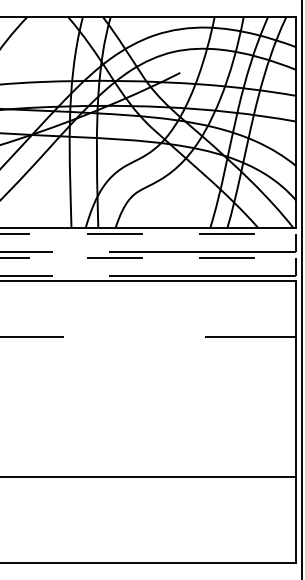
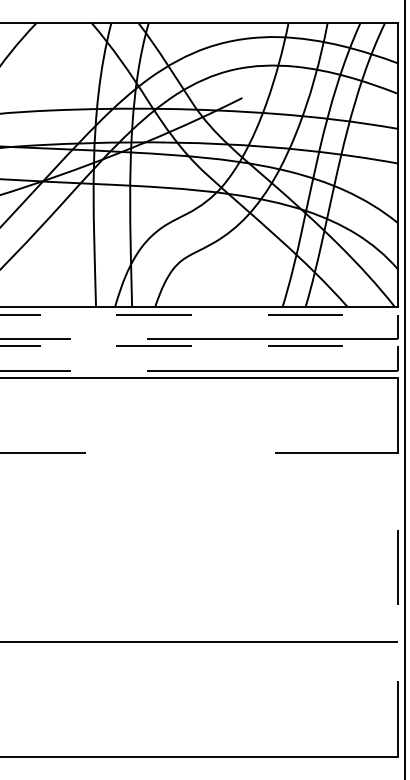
line: (295, 421) -> (397, 566), solid -> dashed

